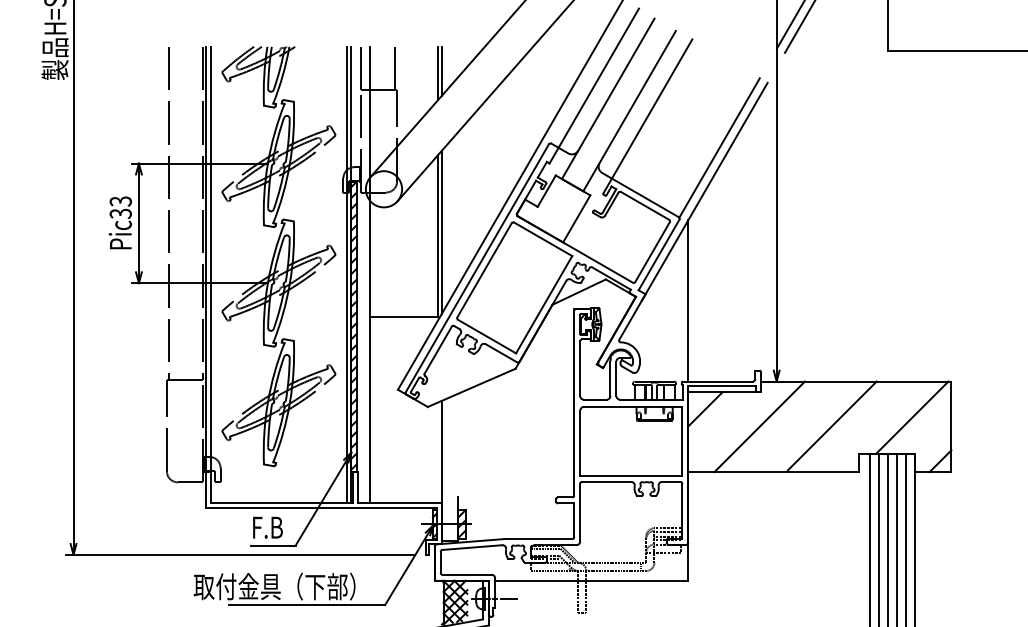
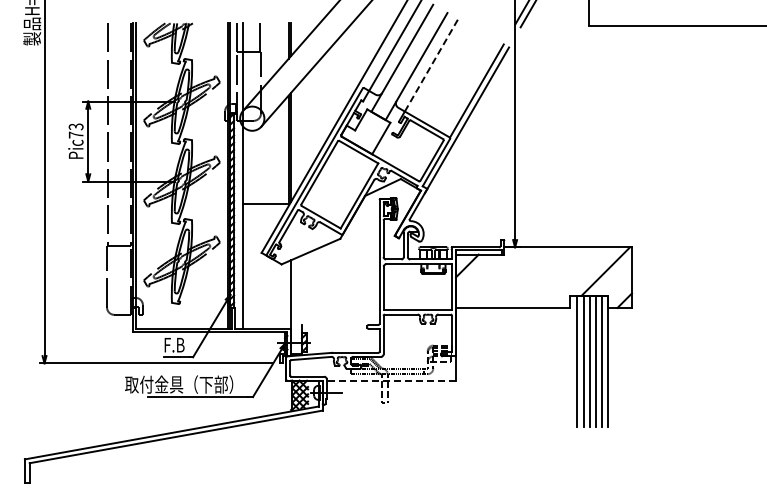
line: (651, 108) -> (431, 64), solid -> dashed
text: (119, 212) -> (75, 134), Pic33 -> Pic73
line: (687, 301) -> (455, 193), removed
line: (832, 425) -> (552, 276), removed
line: (759, 426) -> (503, 277), removed
line: (591, 580) -> (391, 380), solid -> dashed

